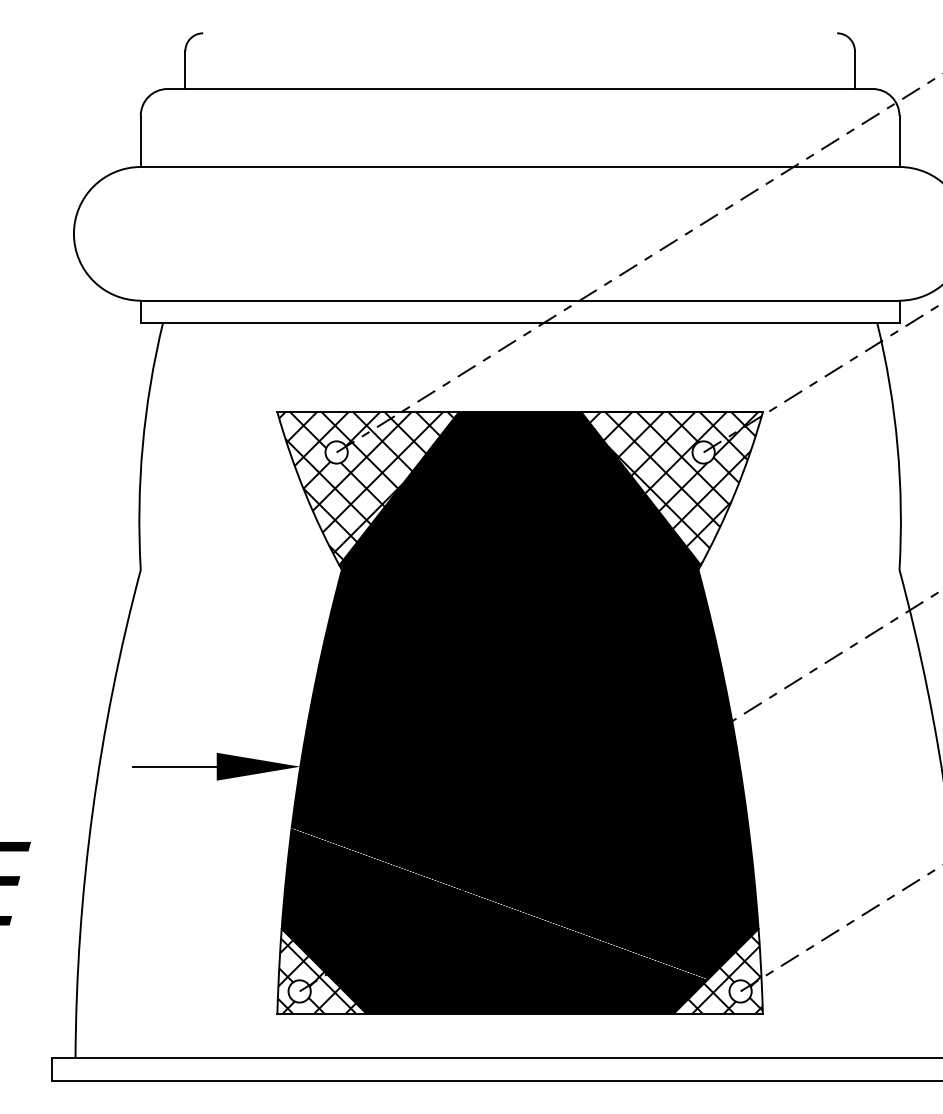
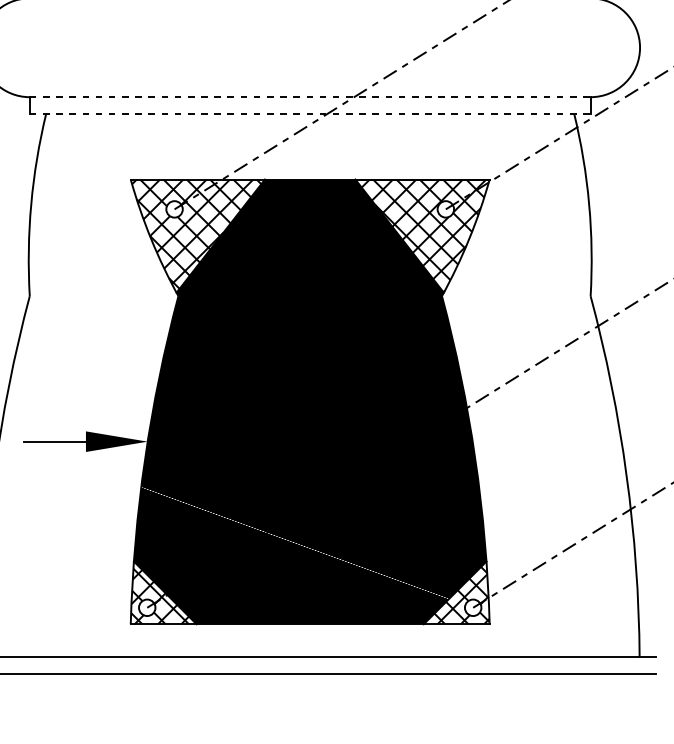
line: (520, 300) -> (310, 97), solid -> dashed
line: (520, 322) -> (310, 113), solid -> dashed

